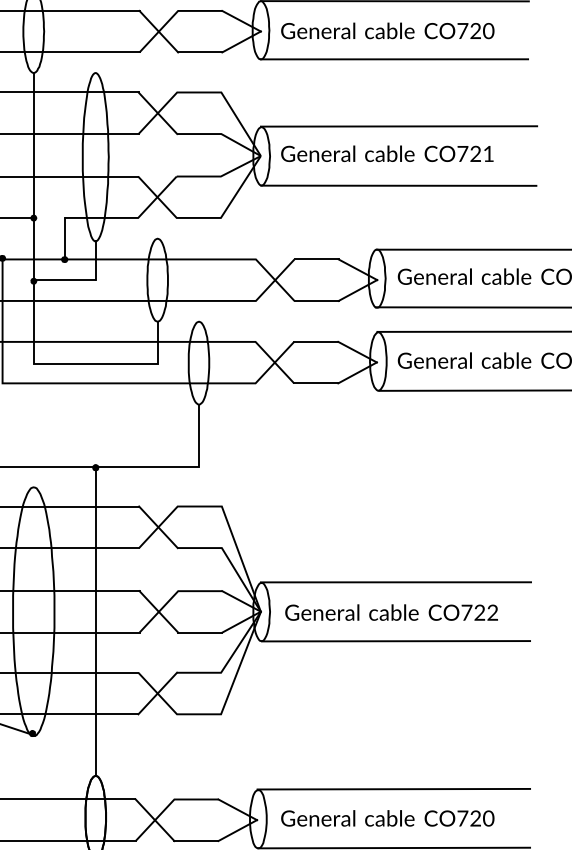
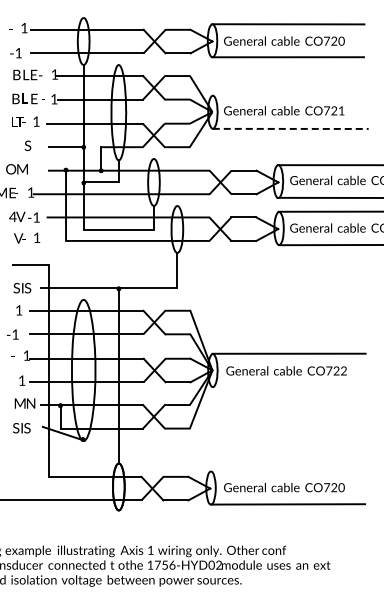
line: (398, 126) -> (290, 95), removed
line: (398, 185) -> (290, 128), solid -> dashed
line: (396, 641) -> (289, 387), removed
line: (393, 788) -> (287, 470), removed

